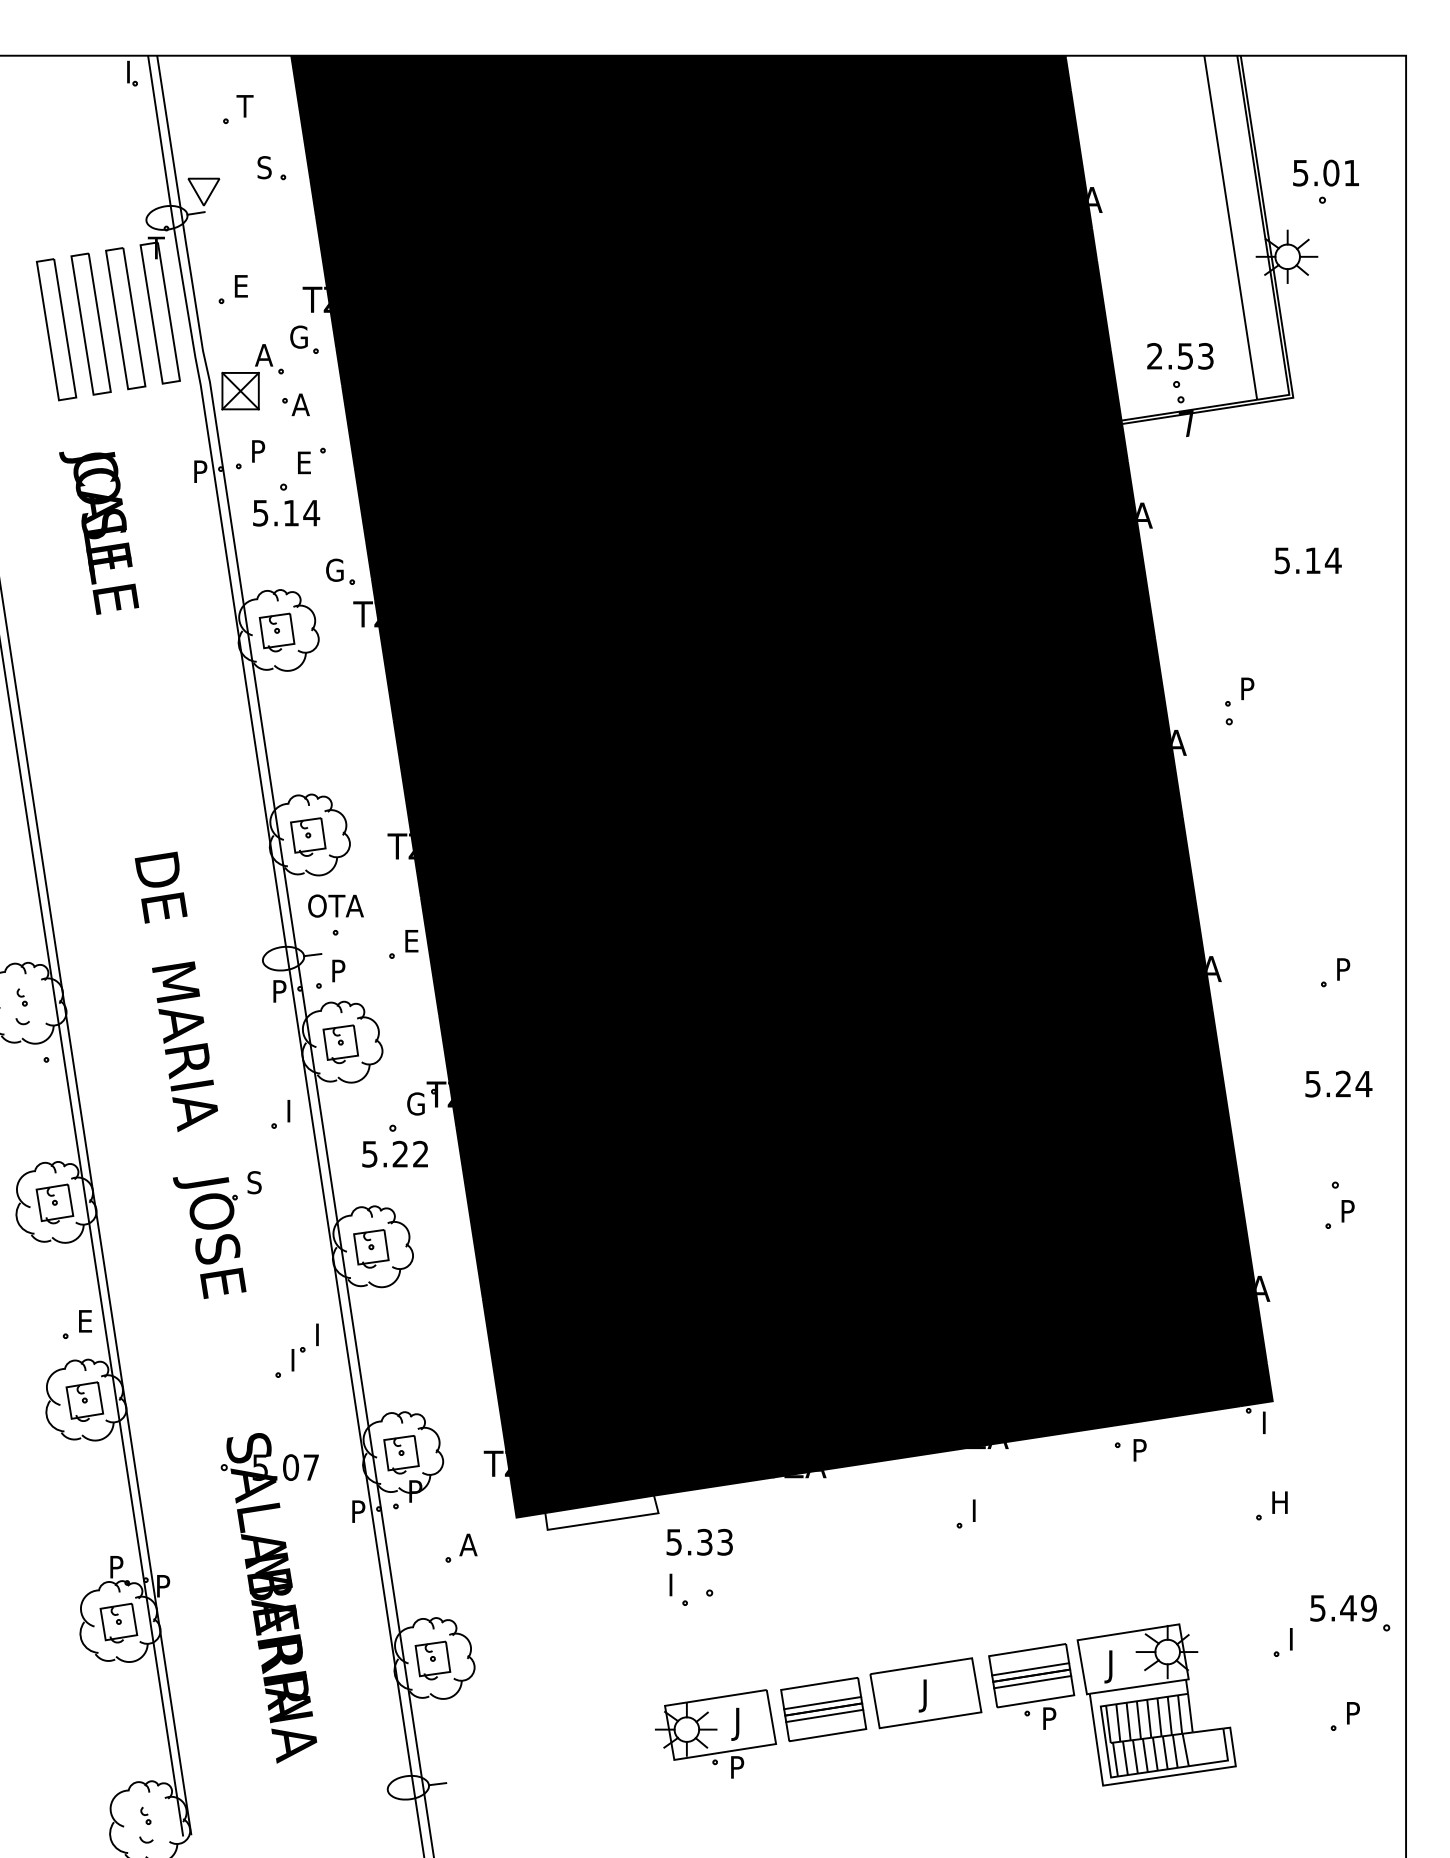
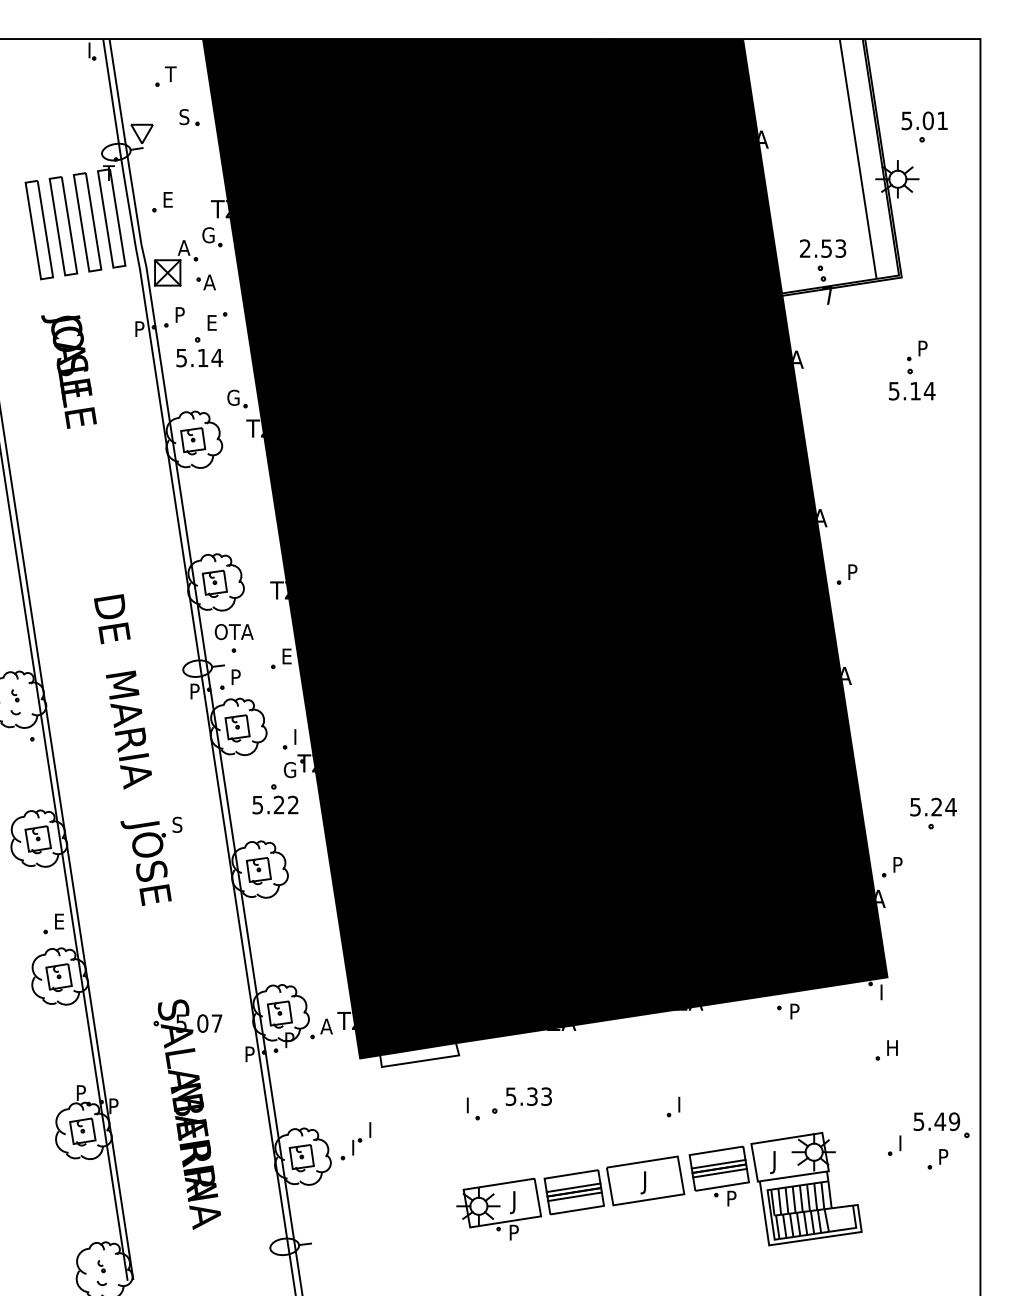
part: (1239, 701) -> (917, 357), moved
part: (1334, 972) -> (846, 574), moved
text: (1338, 1083) -> (933, 806), moved
part: (280, 1114) -> (289, 739), moved
part: (1340, 1215) -> (892, 867), moved
part: (296, 1351) -> (355, 1141), moved
part: (965, 1513) -> (673, 1106), moved
text: (699, 1542) -> (528, 1096), moved
part: (461, 1547) -> (321, 1028), moved
part: (1344, 1716) -> (937, 1159), moved

